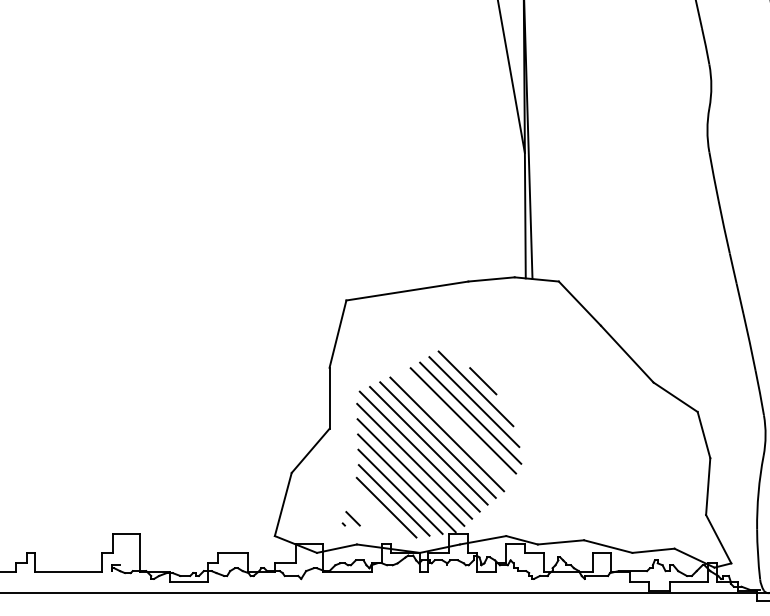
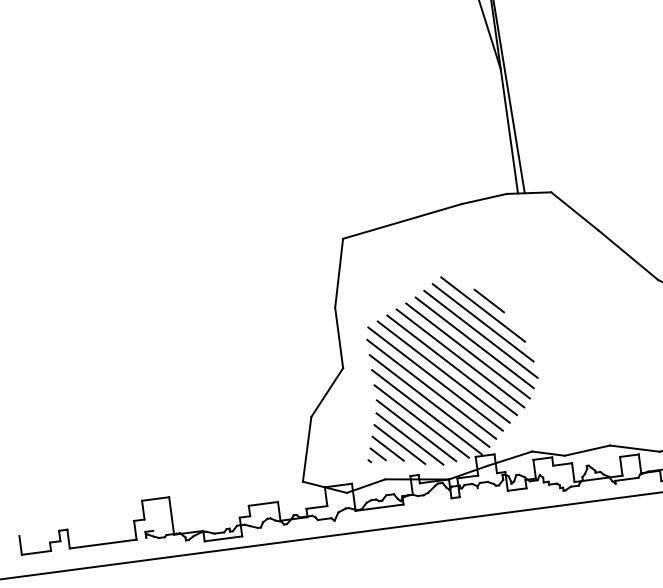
line: (455, 427) -> (467, 350), added
line: (375, 511) -> (399, 444), added
line: (363, 514) -> (387, 448), added

